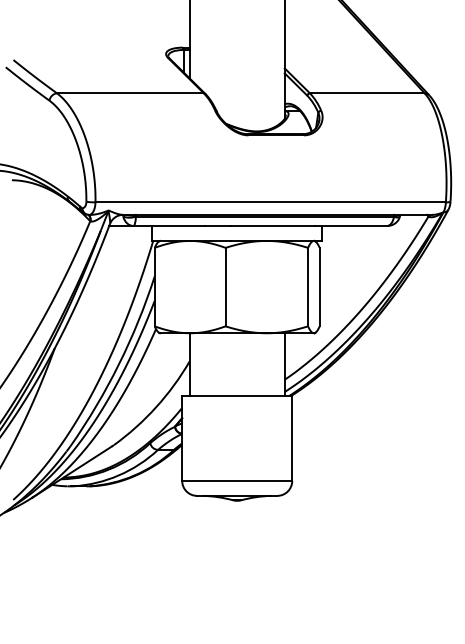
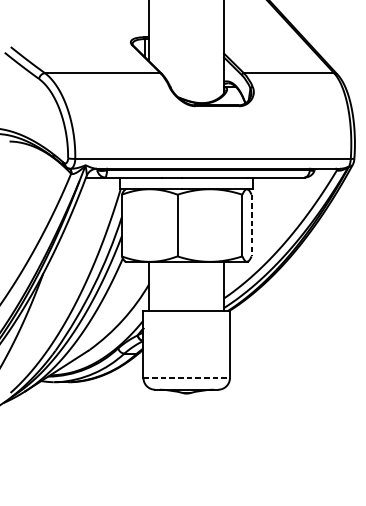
line: (319, 287) -> (251, 225), solid -> dashed
line: (237, 480) -> (186, 377), solid -> dashed

